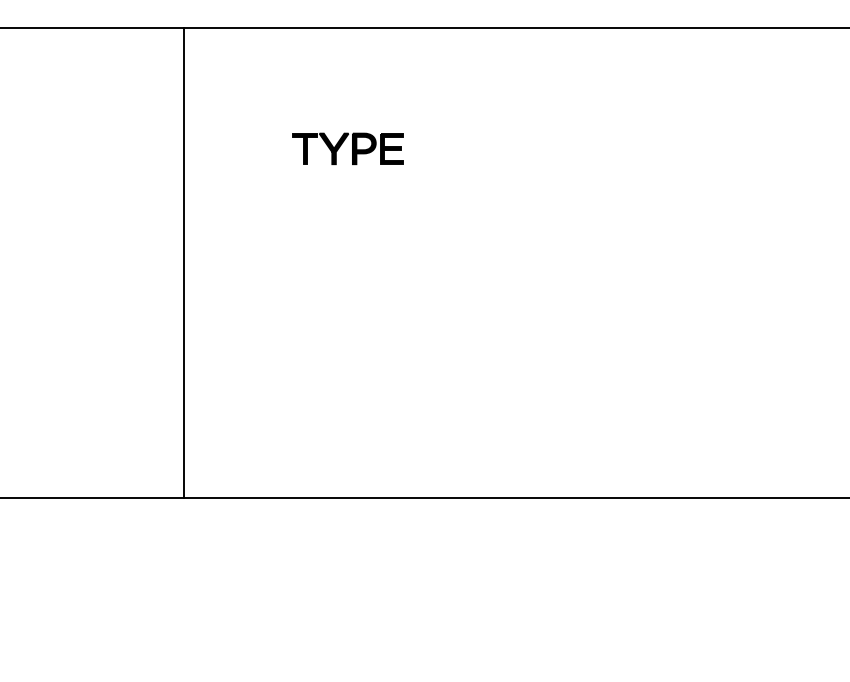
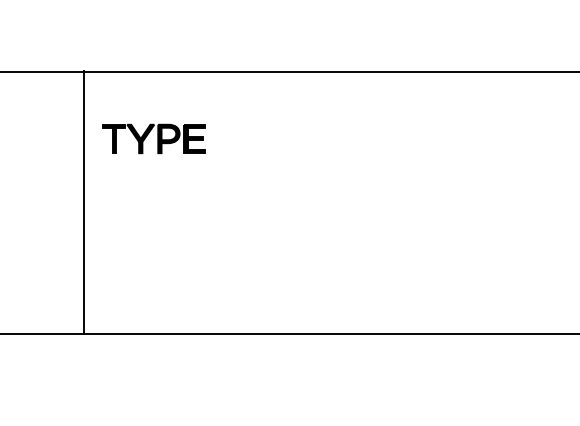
part: (347, 148) -> (153, 138), size x1.67
line: (184, 262) -> (84, 202), moved

